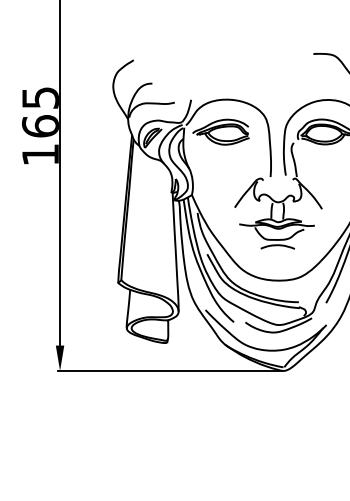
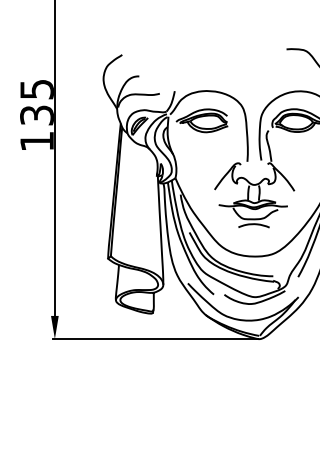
text: (39, 126) -> (36, 115), 165 -> 135

